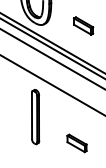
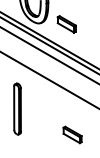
part: (83, 26) -> (66, 24), moved
part: (35, 116) -> (17, 108), moved

